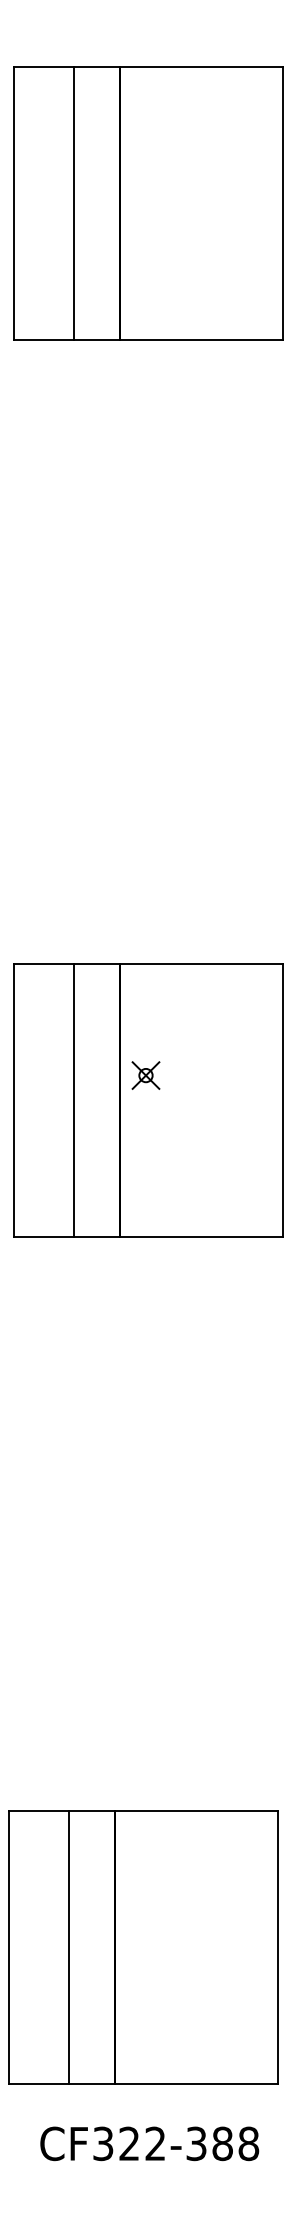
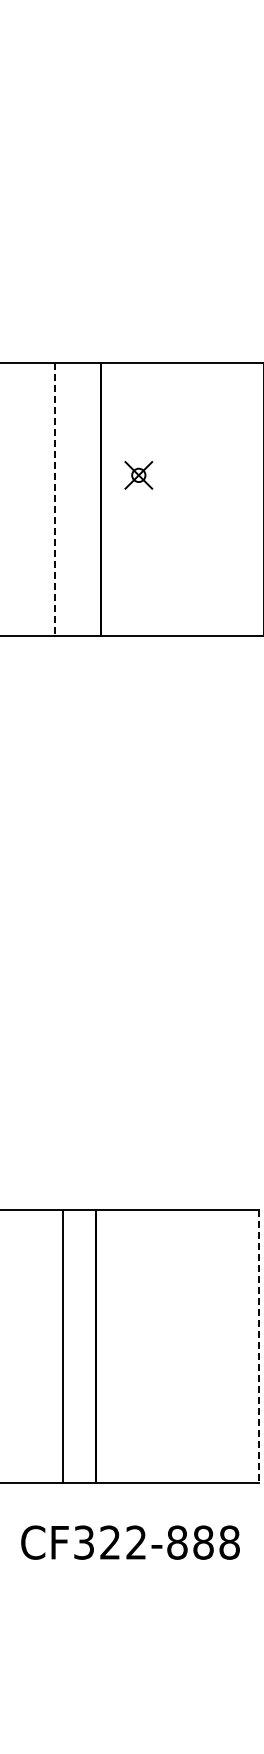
part: (145, 1075) -> (138, 475), moved
line: (74, 1100) -> (55, 499), solid -> dashed
line: (69, 1947) -> (63, 1346), moved
line: (278, 1948) -> (259, 1347), solid -> dashed
text: (196, 2143) -> (177, 1542), CF322-388 -> CF322-888

